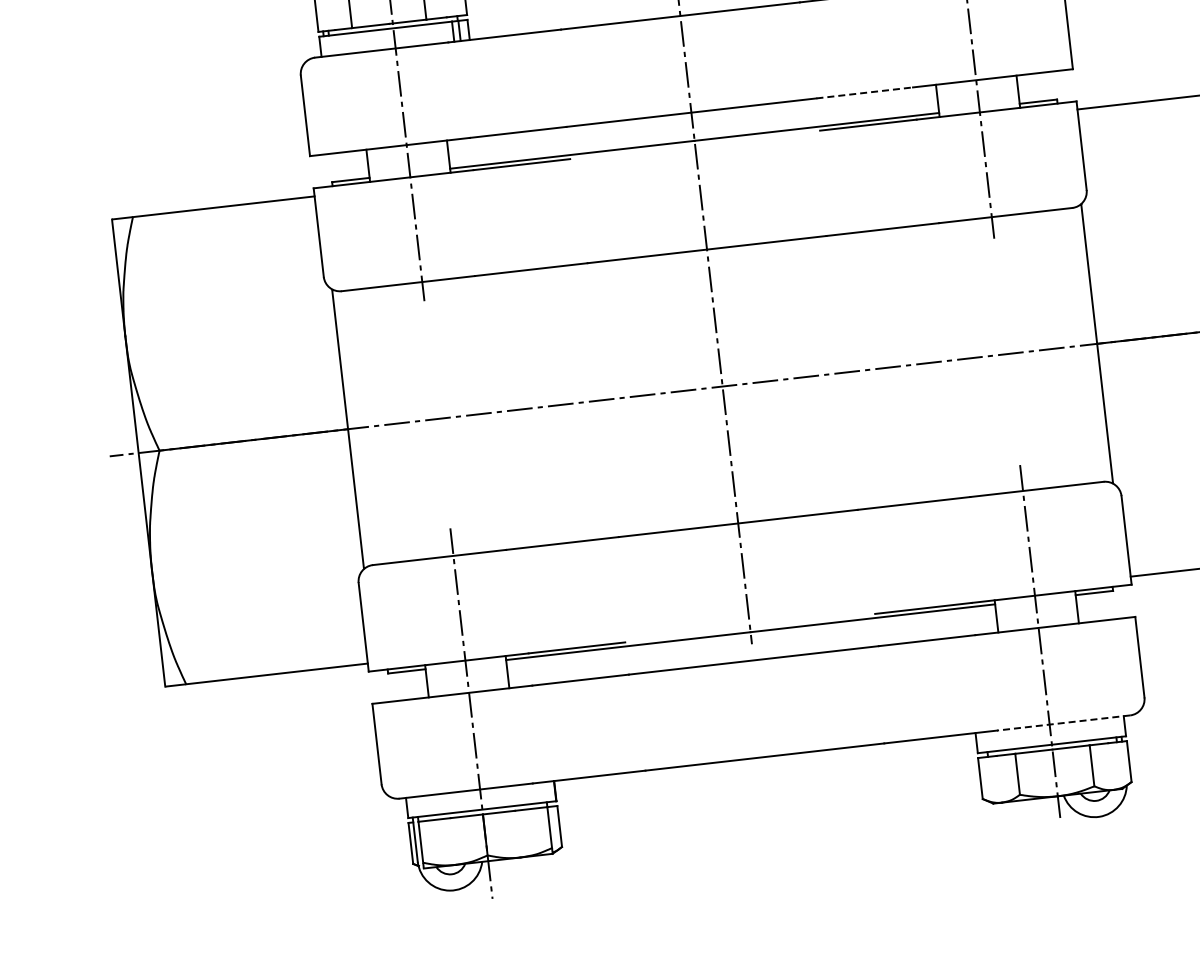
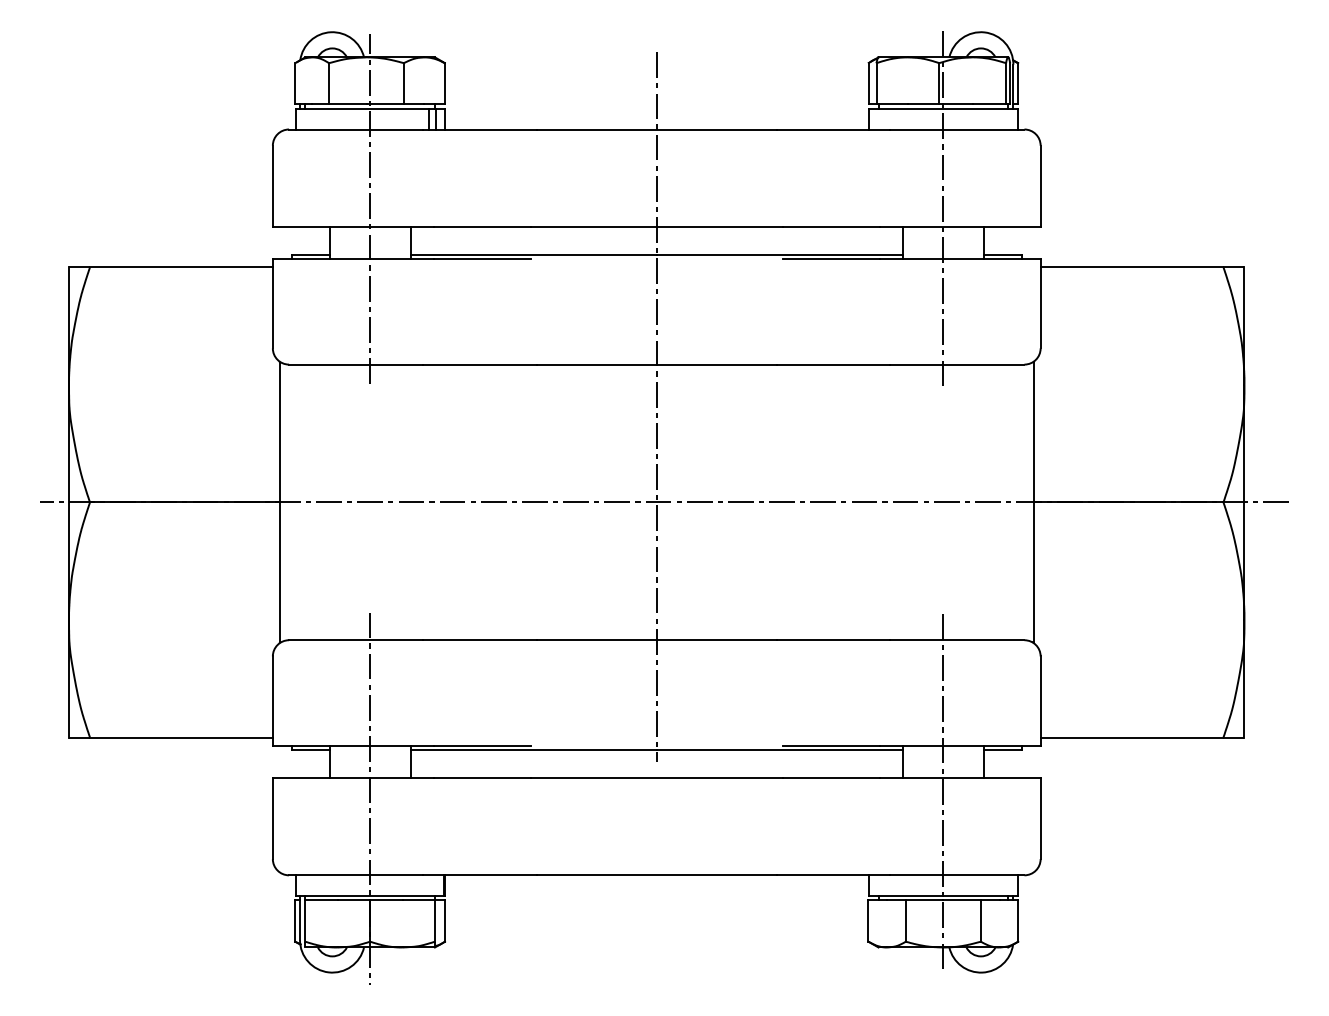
line: (865, 92) -> (831, 226), dashed -> solid
line: (1062, 723) -> (956, 875), dashed -> solid

